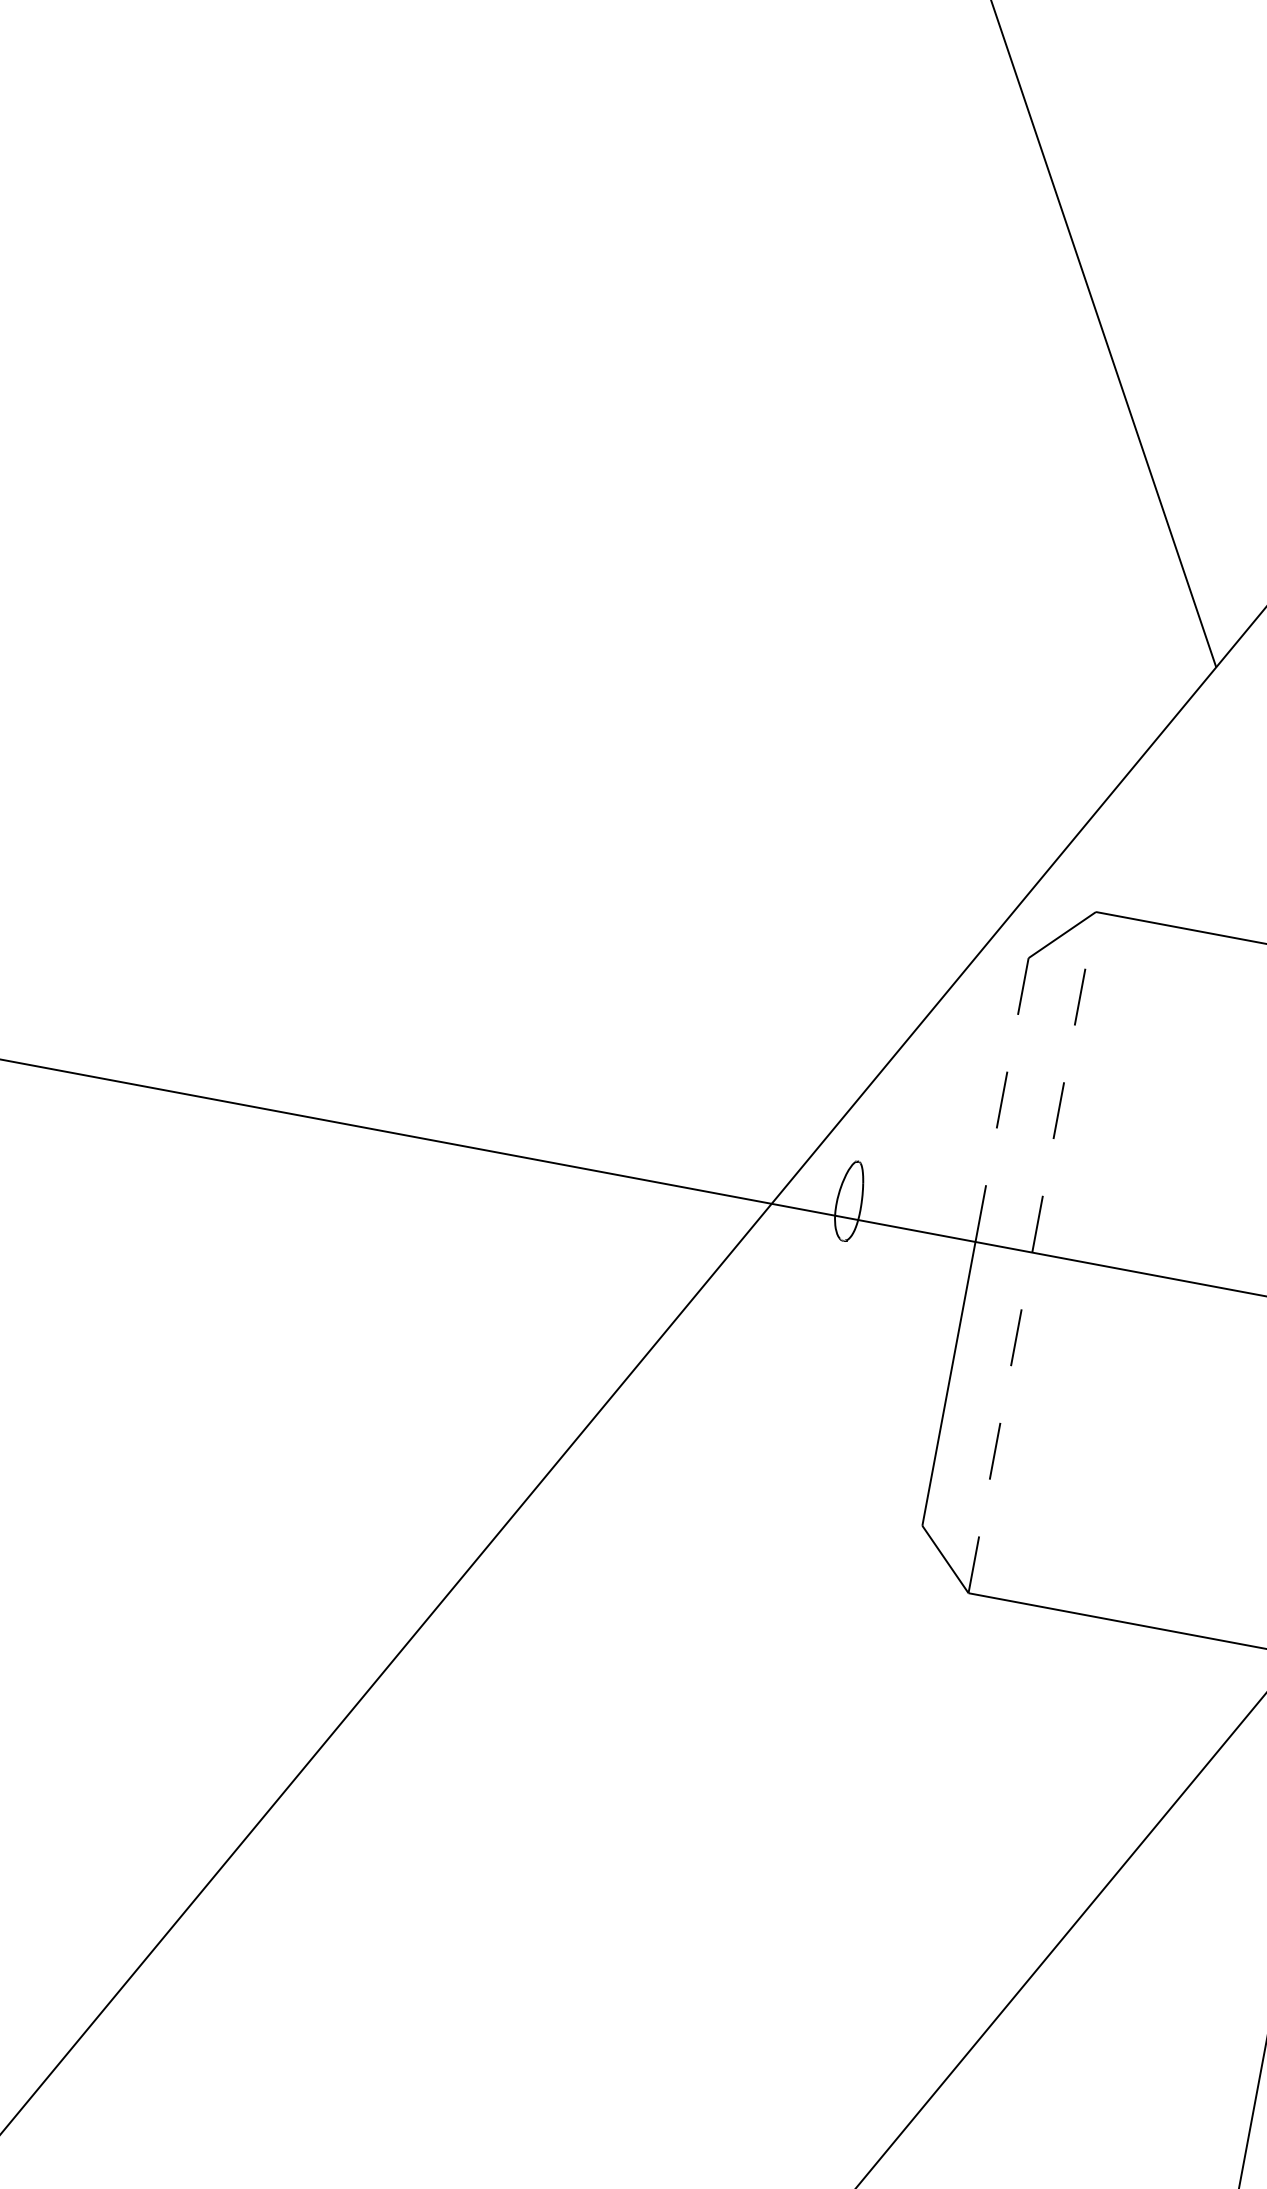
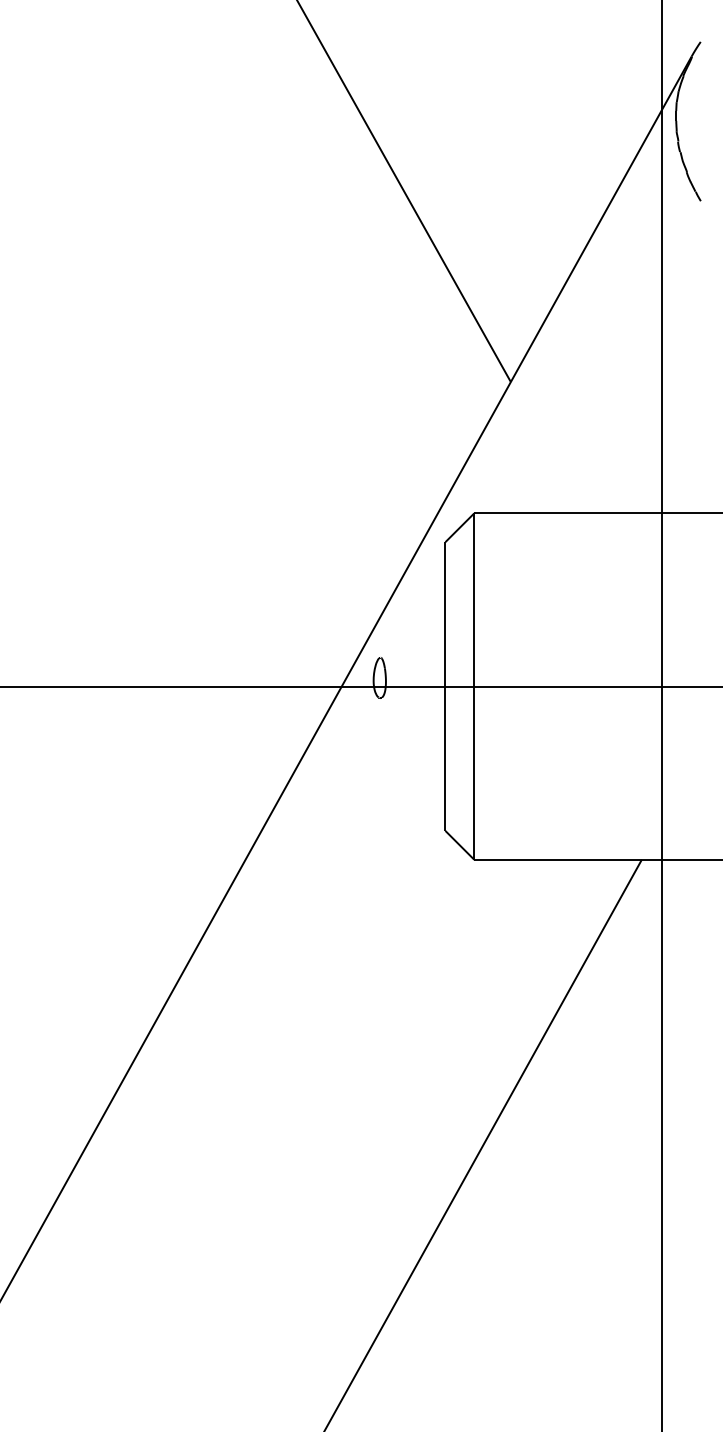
line: (1002, 1098) -> (445, 613), dashed -> solid
line: (1032, 1252) -> (474, 686), dashed -> solid

